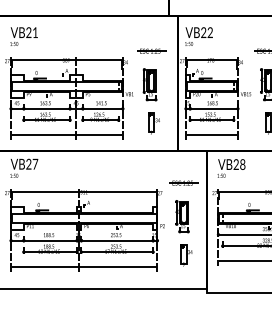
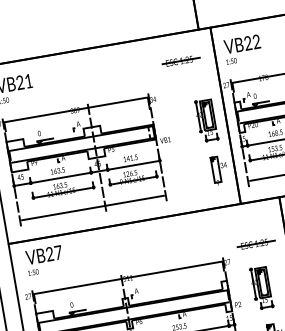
part: (151, 50) -> (180, 60), moved
part: (149, 84) -> (206, 120), moved
part: (153, 123) -> (218, 170), moved

